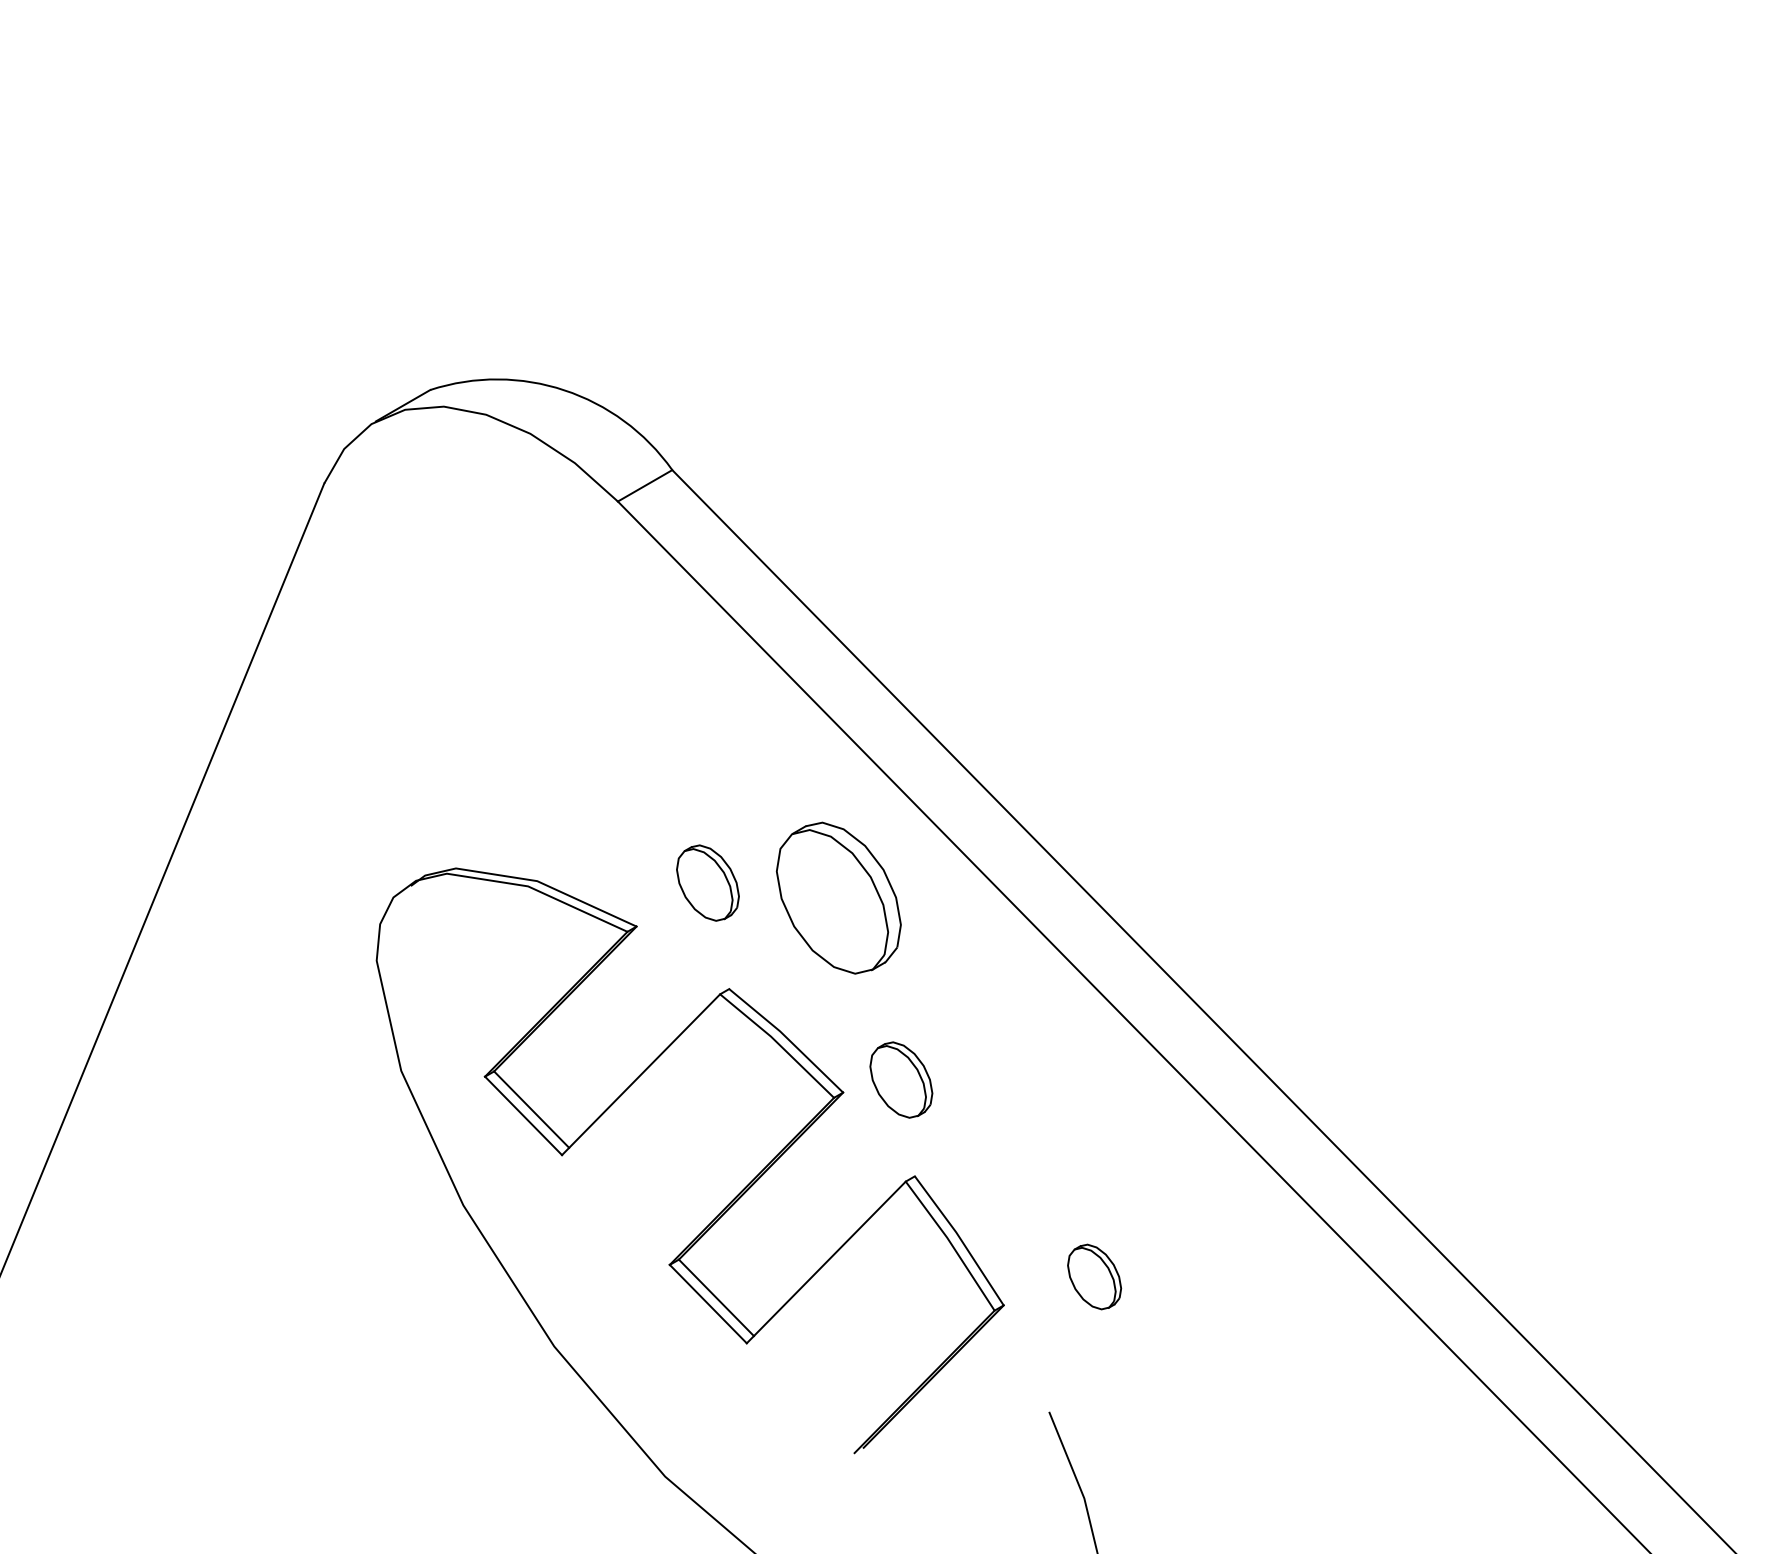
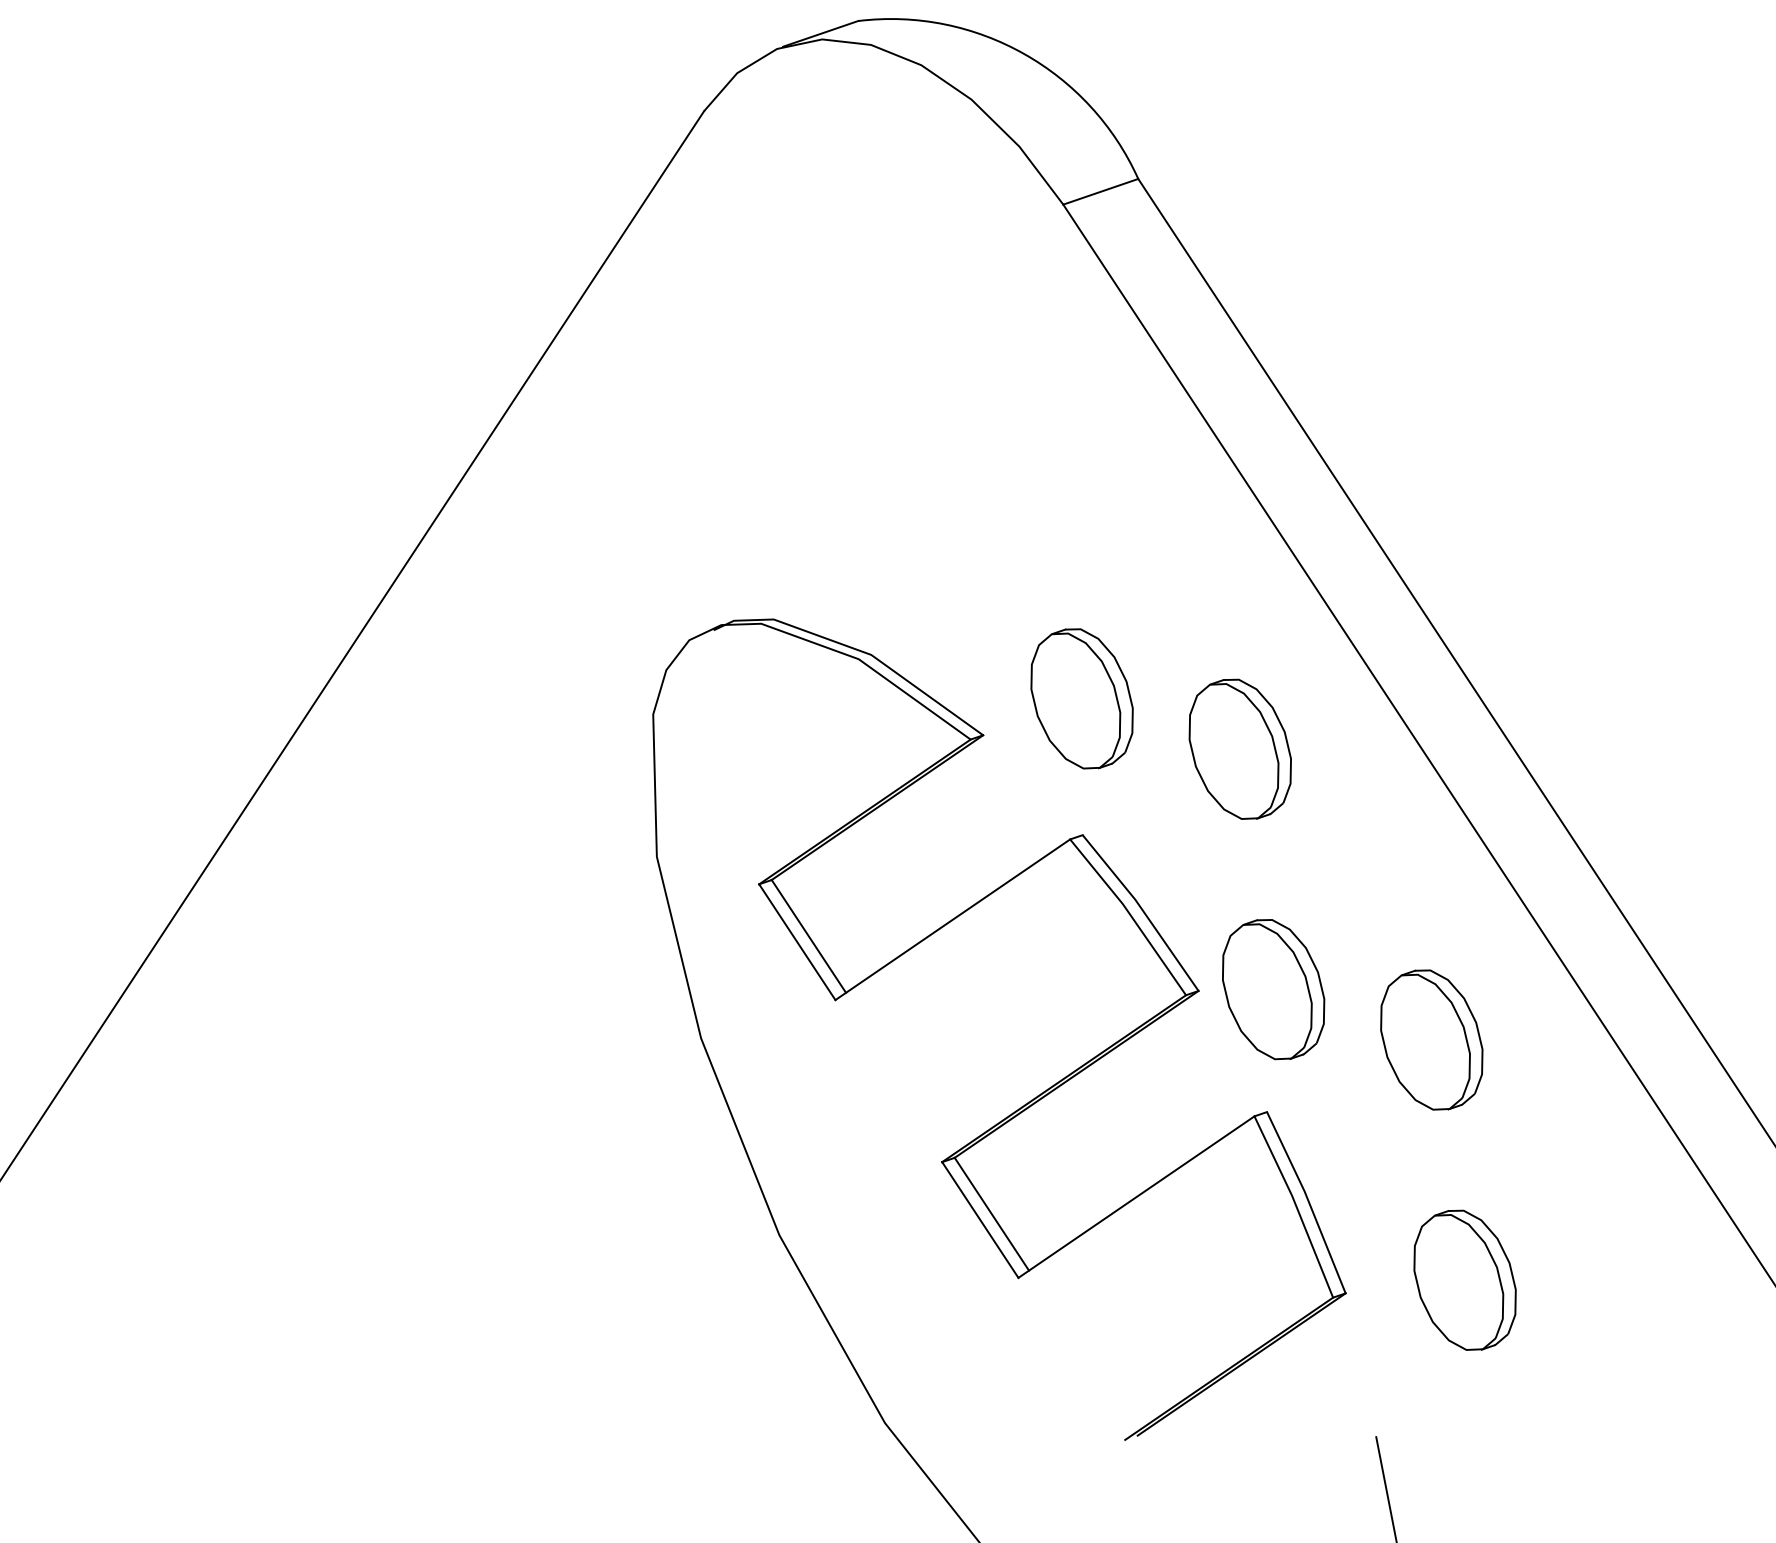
part: (707, 882) -> (1081, 697), size x1.43
part: (838, 898) -> (1239, 749), size x0.71
part: (901, 1079) -> (1273, 988), size x1.43
part: (1031, 1094) -> (1431, 1039), added
part: (1094, 1276) -> (1465, 1279), size x1.67

